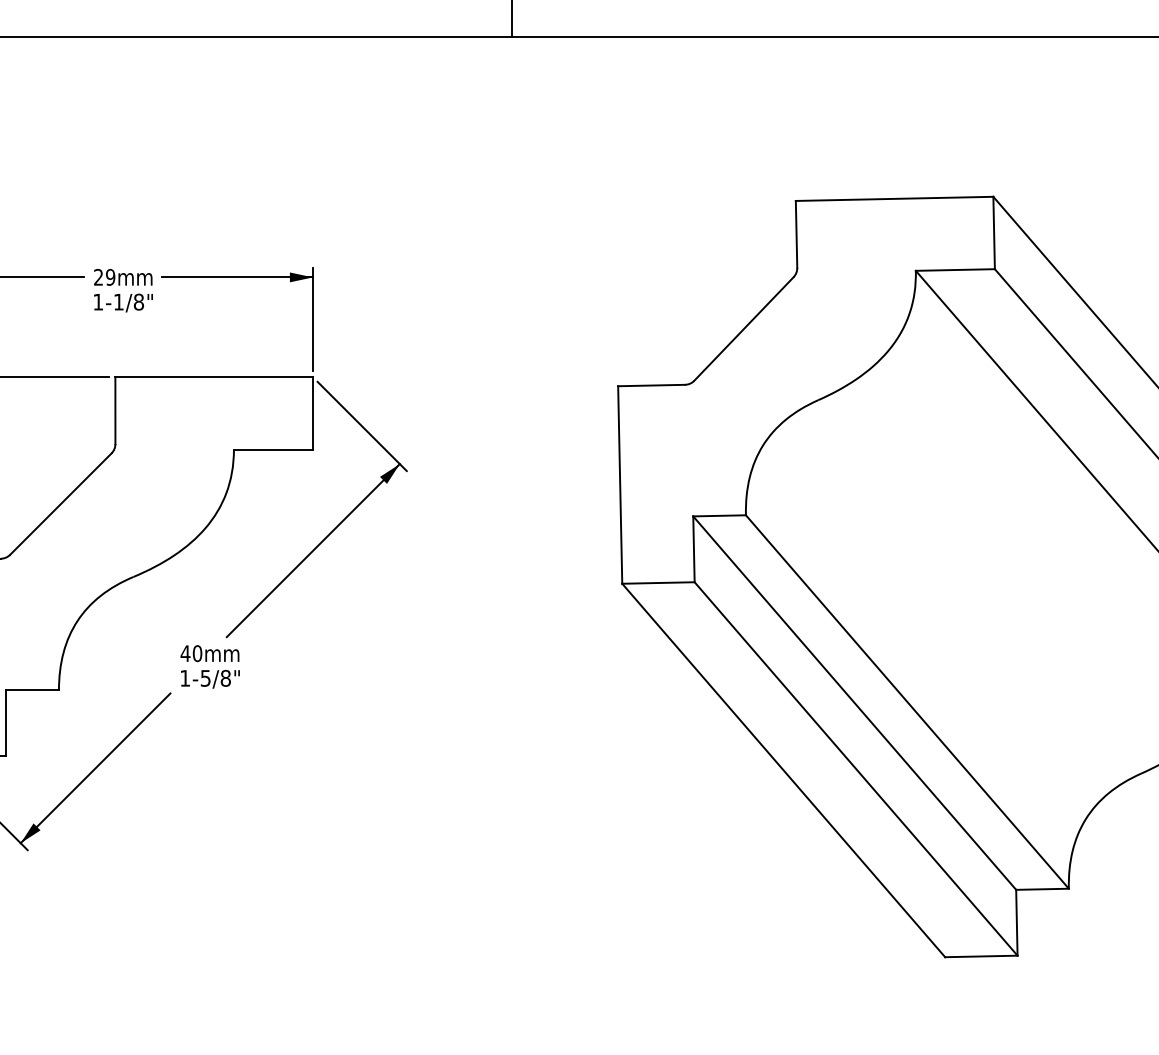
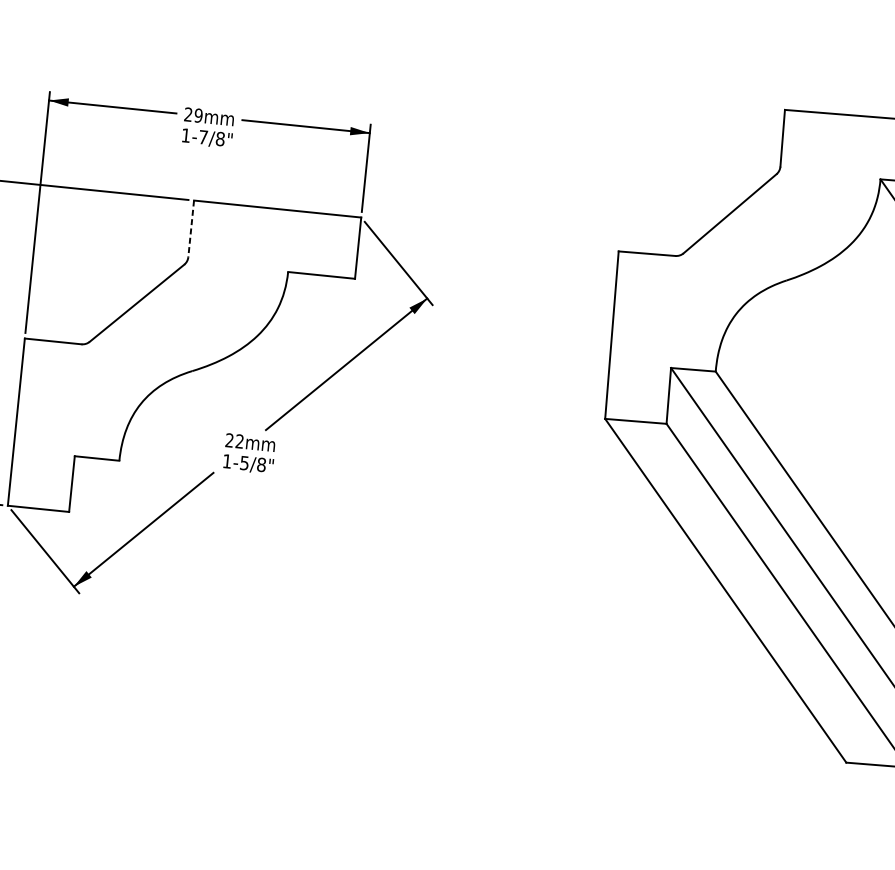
text: (118, 302) -> (203, 137), 1-1/8" -> 1-7/8"
line: (115, 411) -> (191, 229), solid -> dashed
text: (191, 653) -> (234, 440), 40 -> 22

